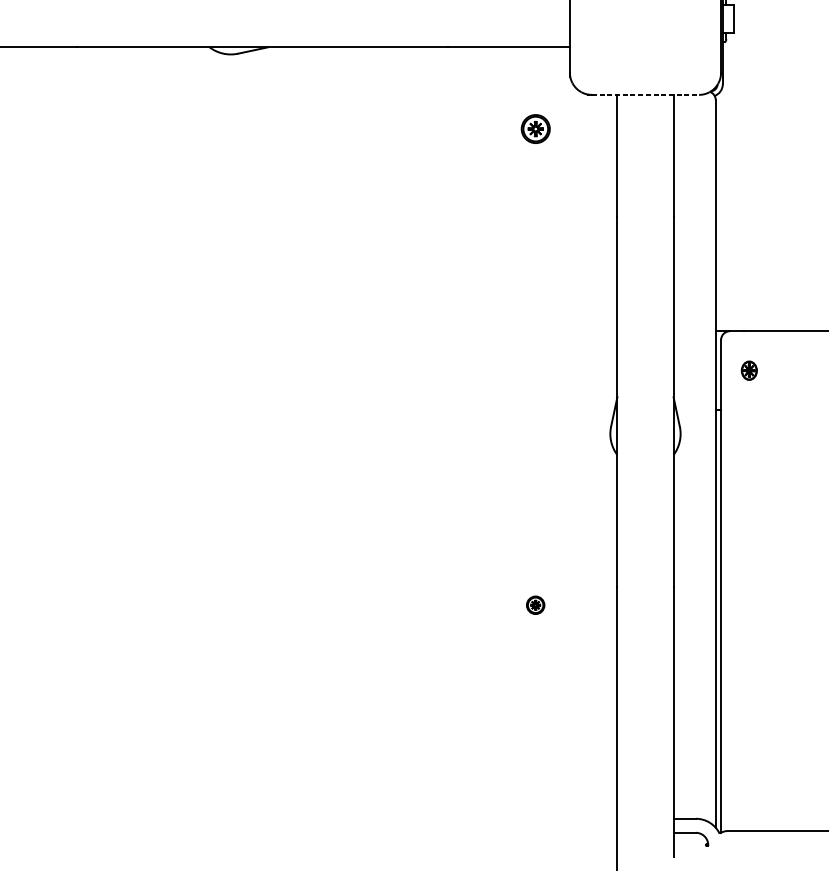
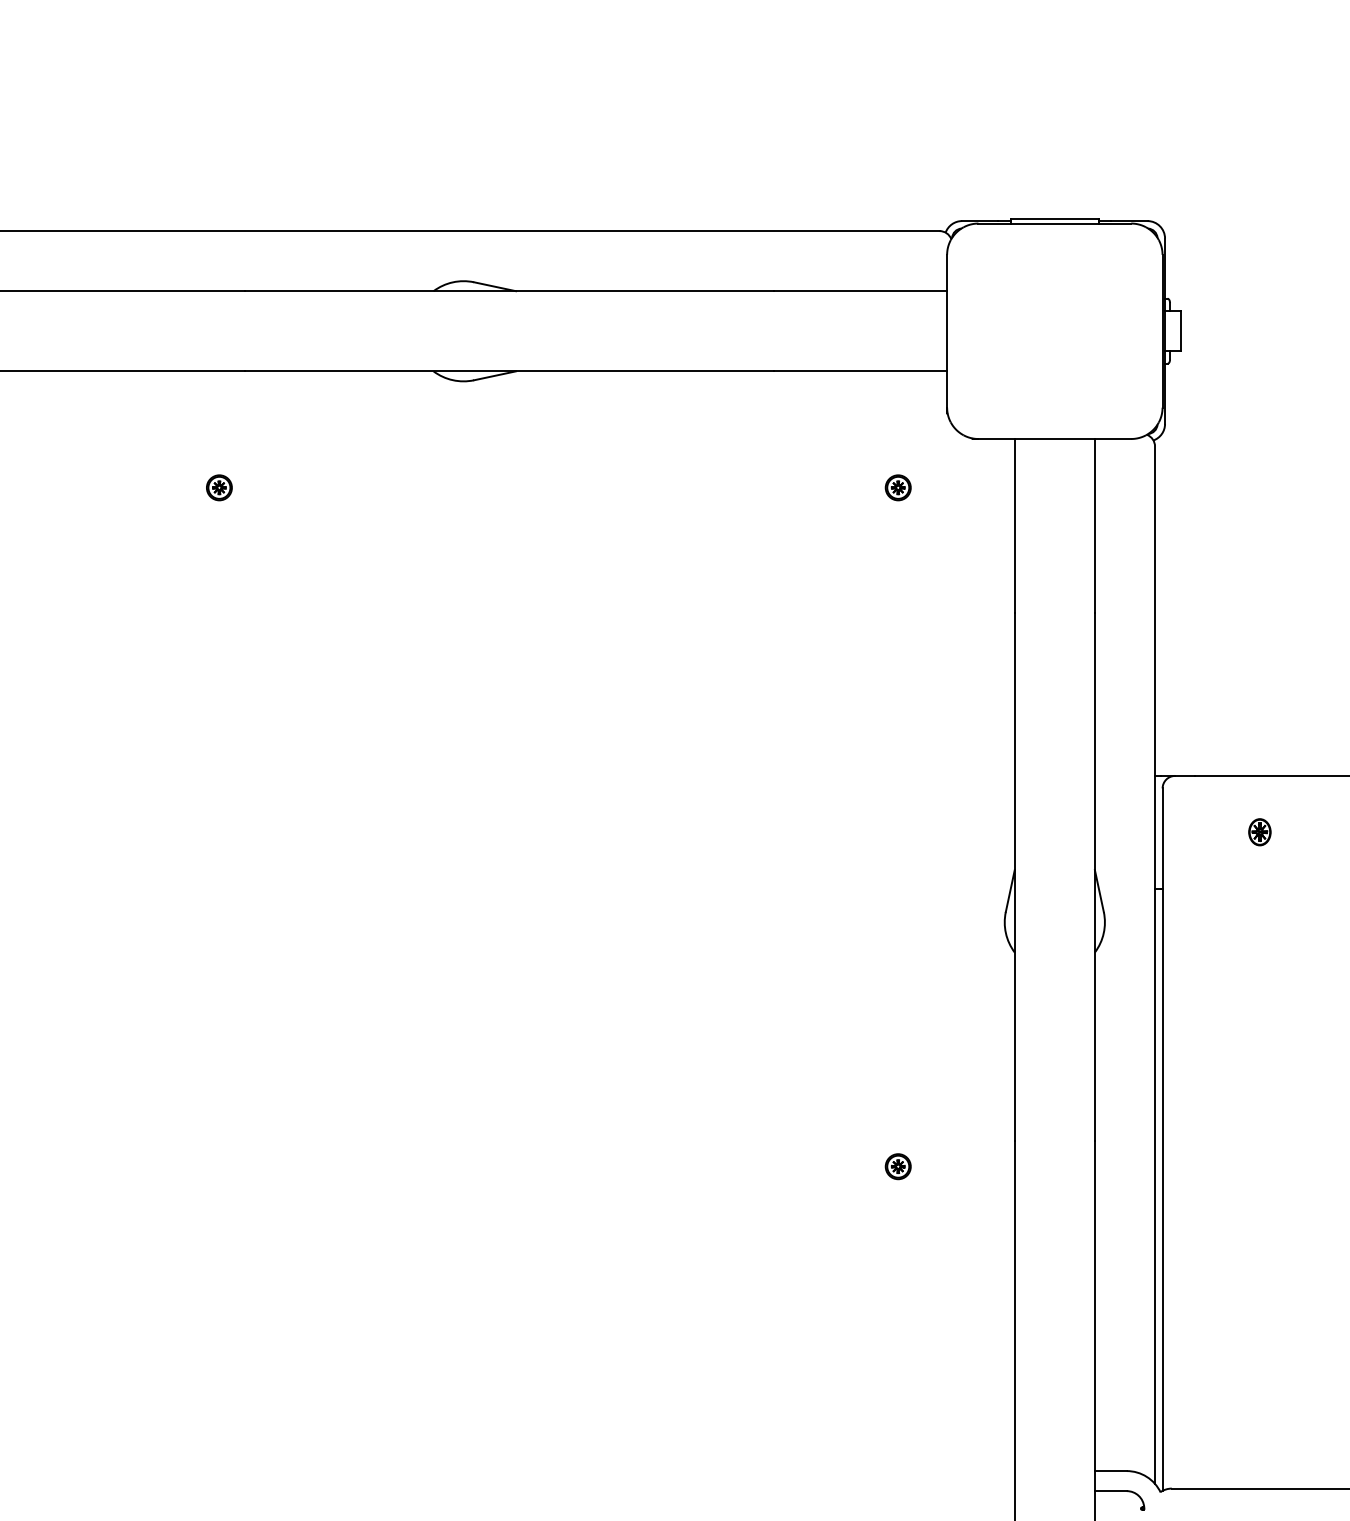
line: (645, 95) -> (1055, 439), dashed -> solid
part: (59, 128) -> (219, 487), added
part: (535, 128) -> (897, 487), size x0.62
part: (749, 370) -> (1259, 832), moved

